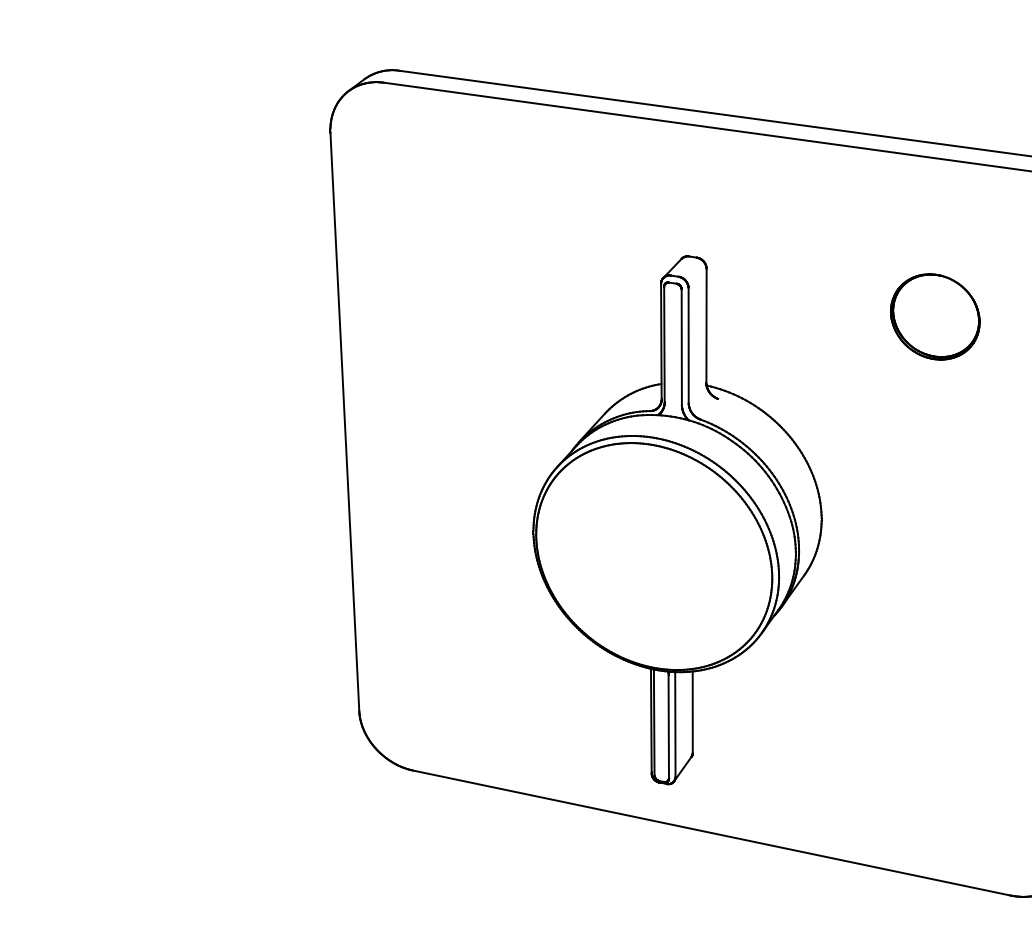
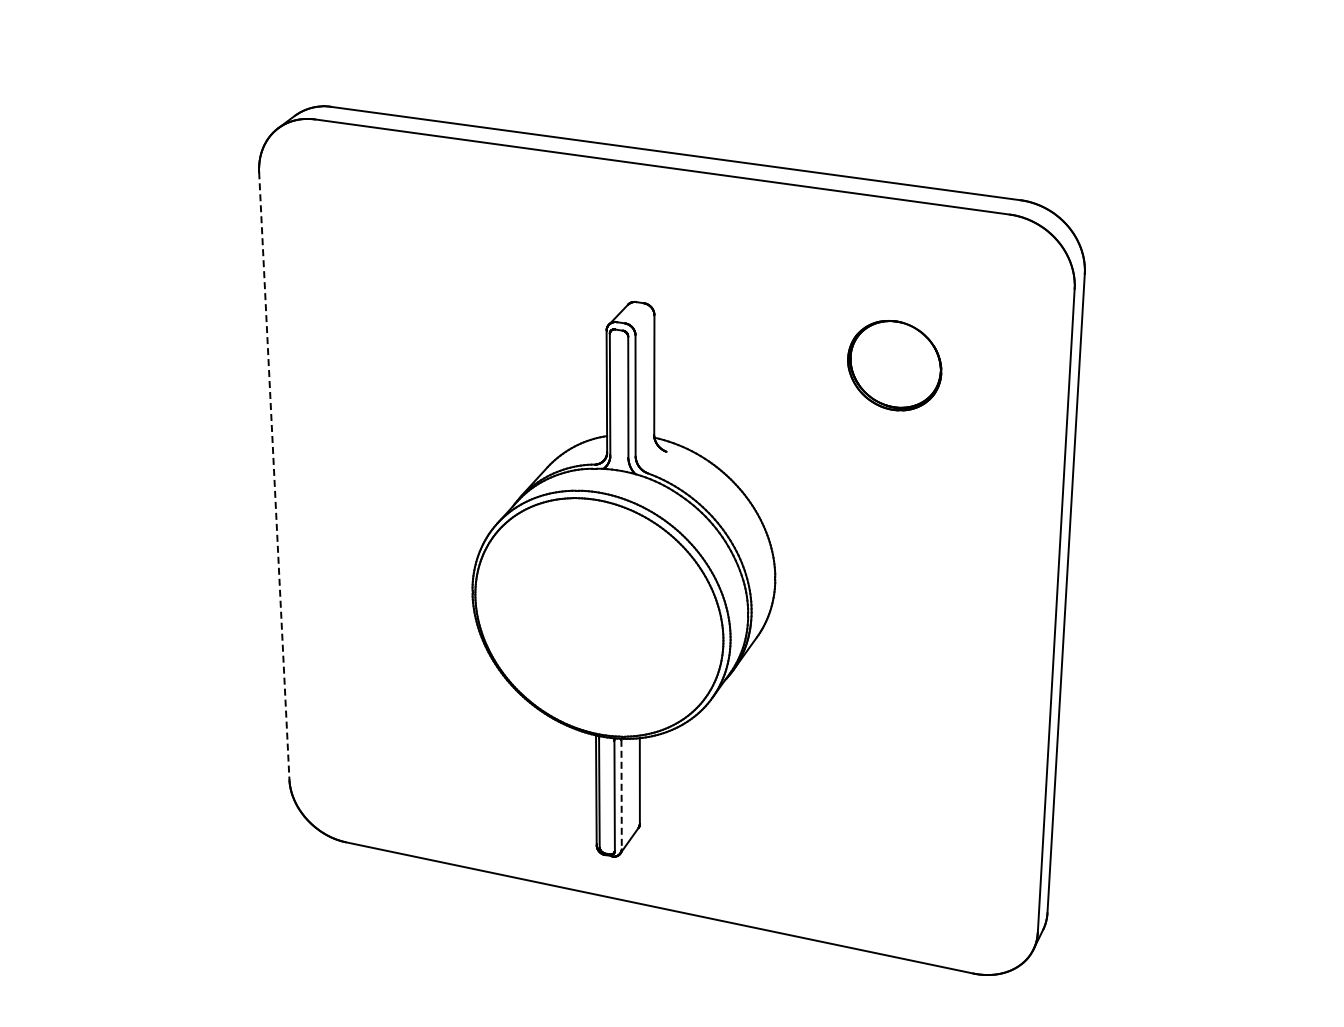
line: (345, 422) -> (274, 476), solid -> dashed
line: (675, 725) -> (621, 794), solid -> dashed

